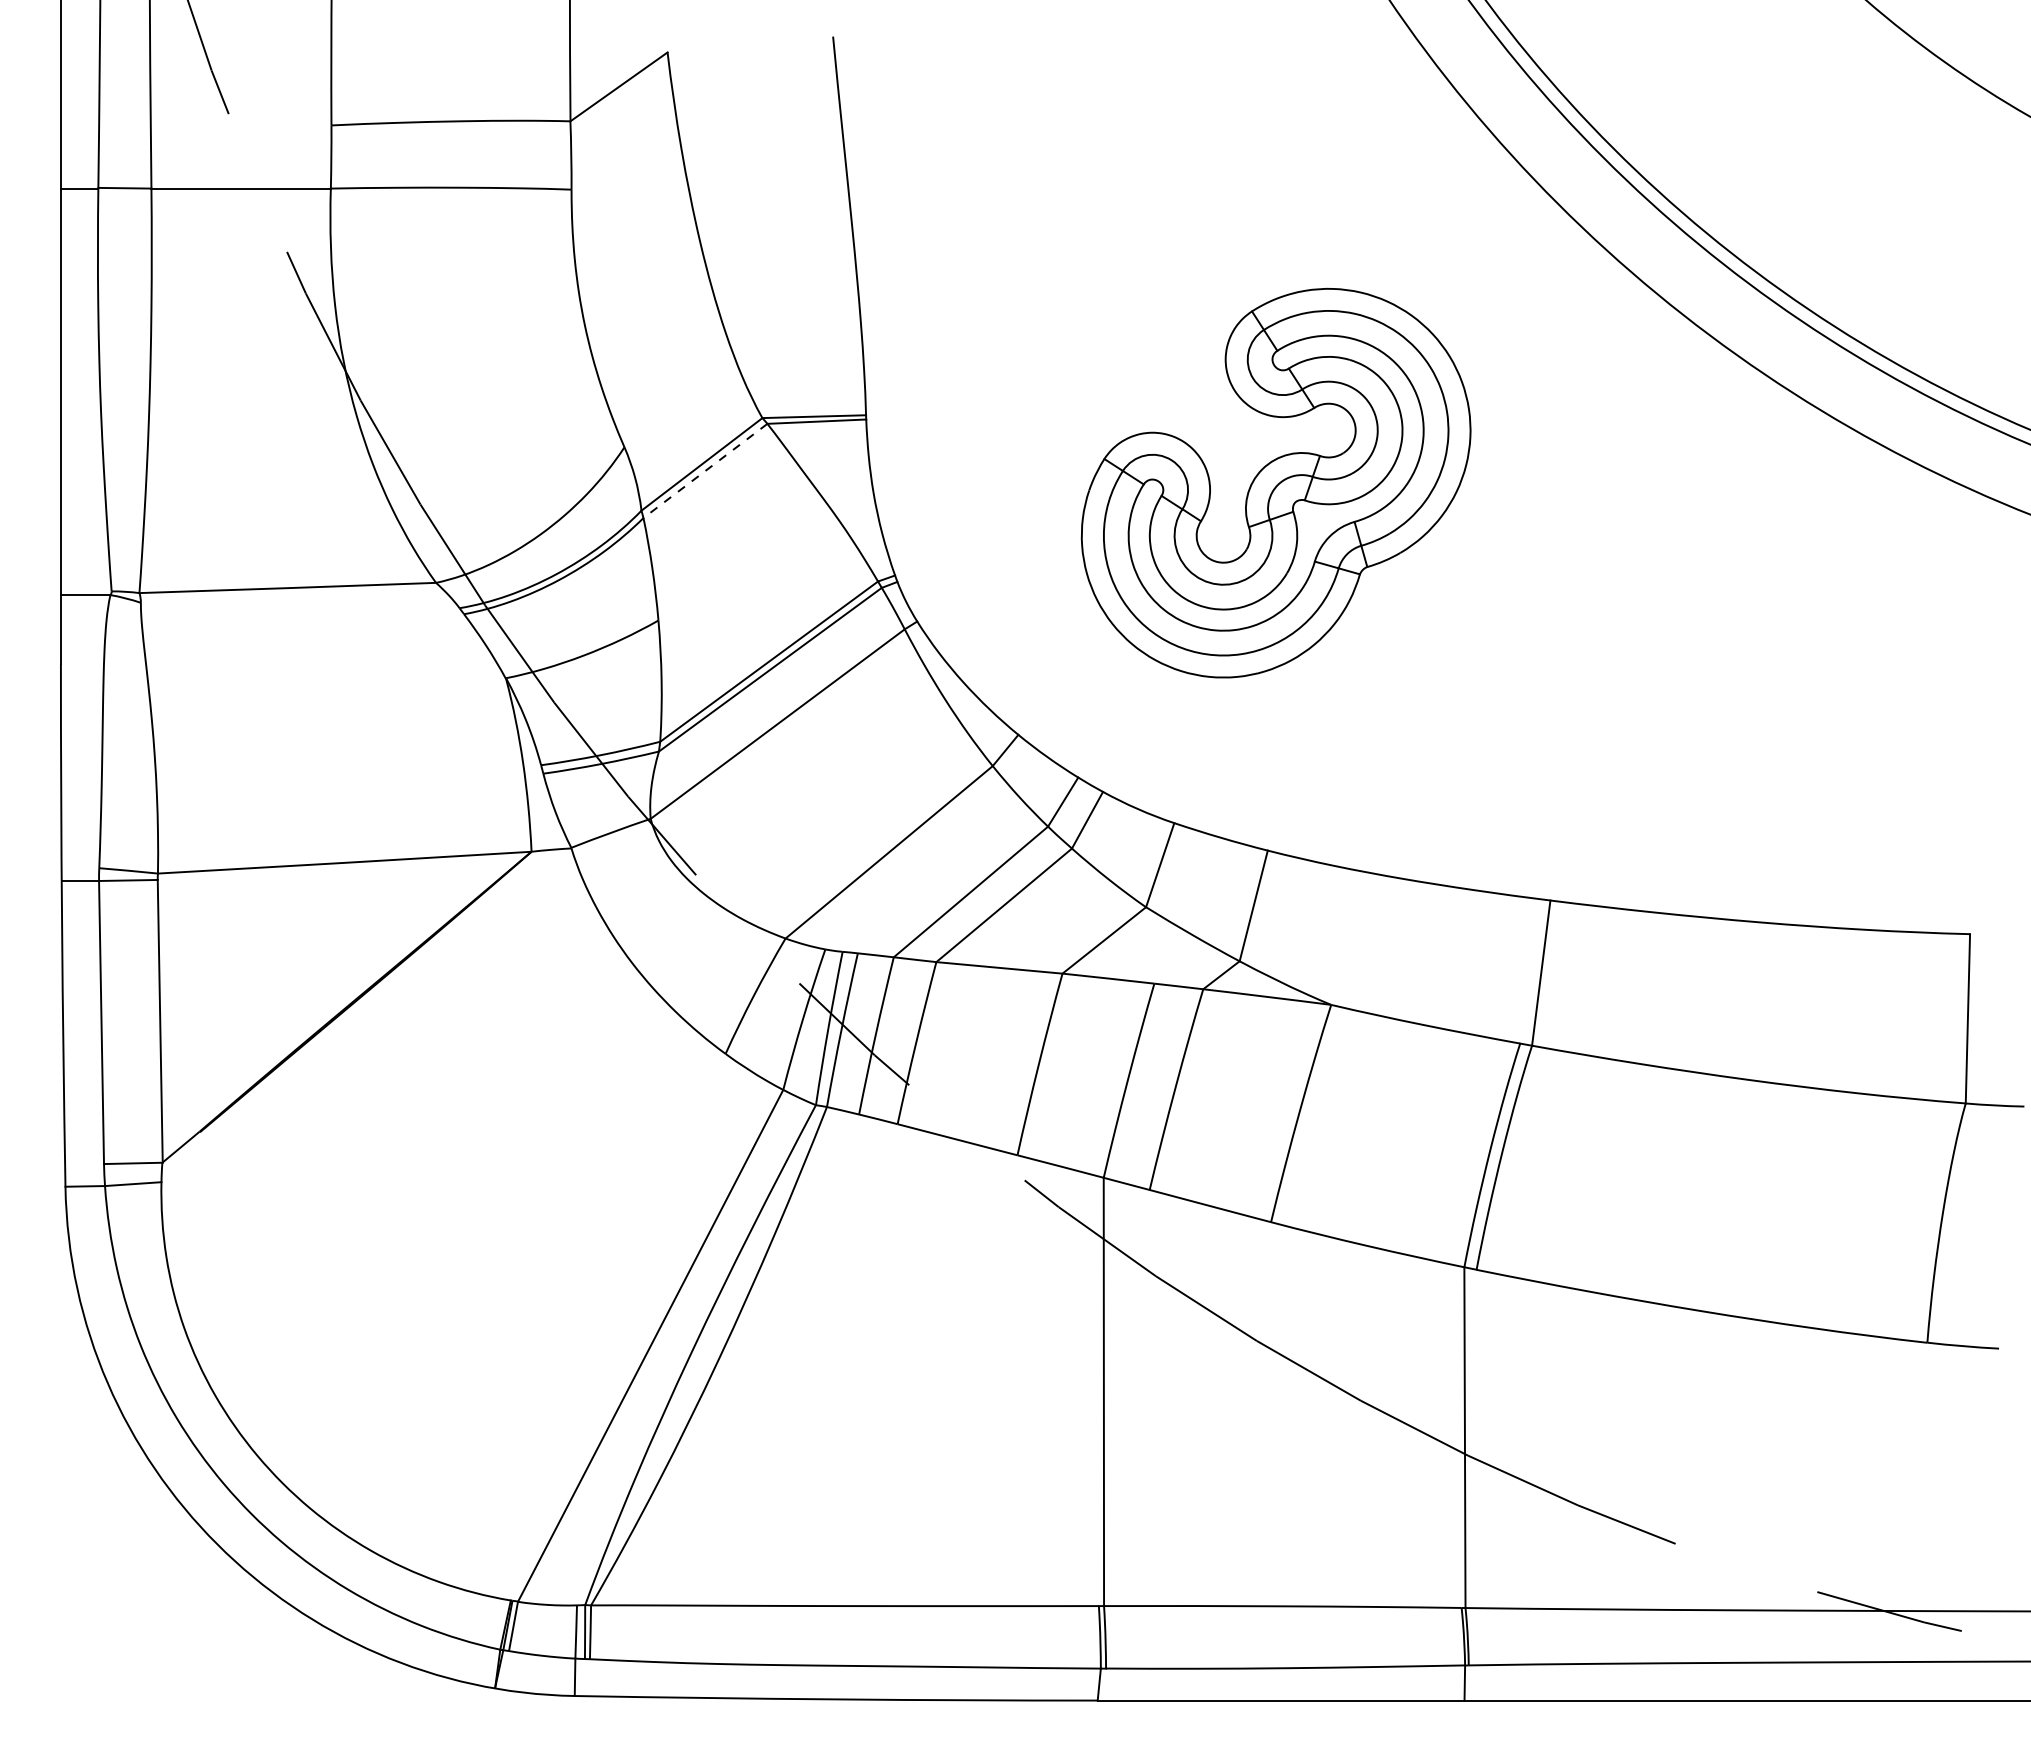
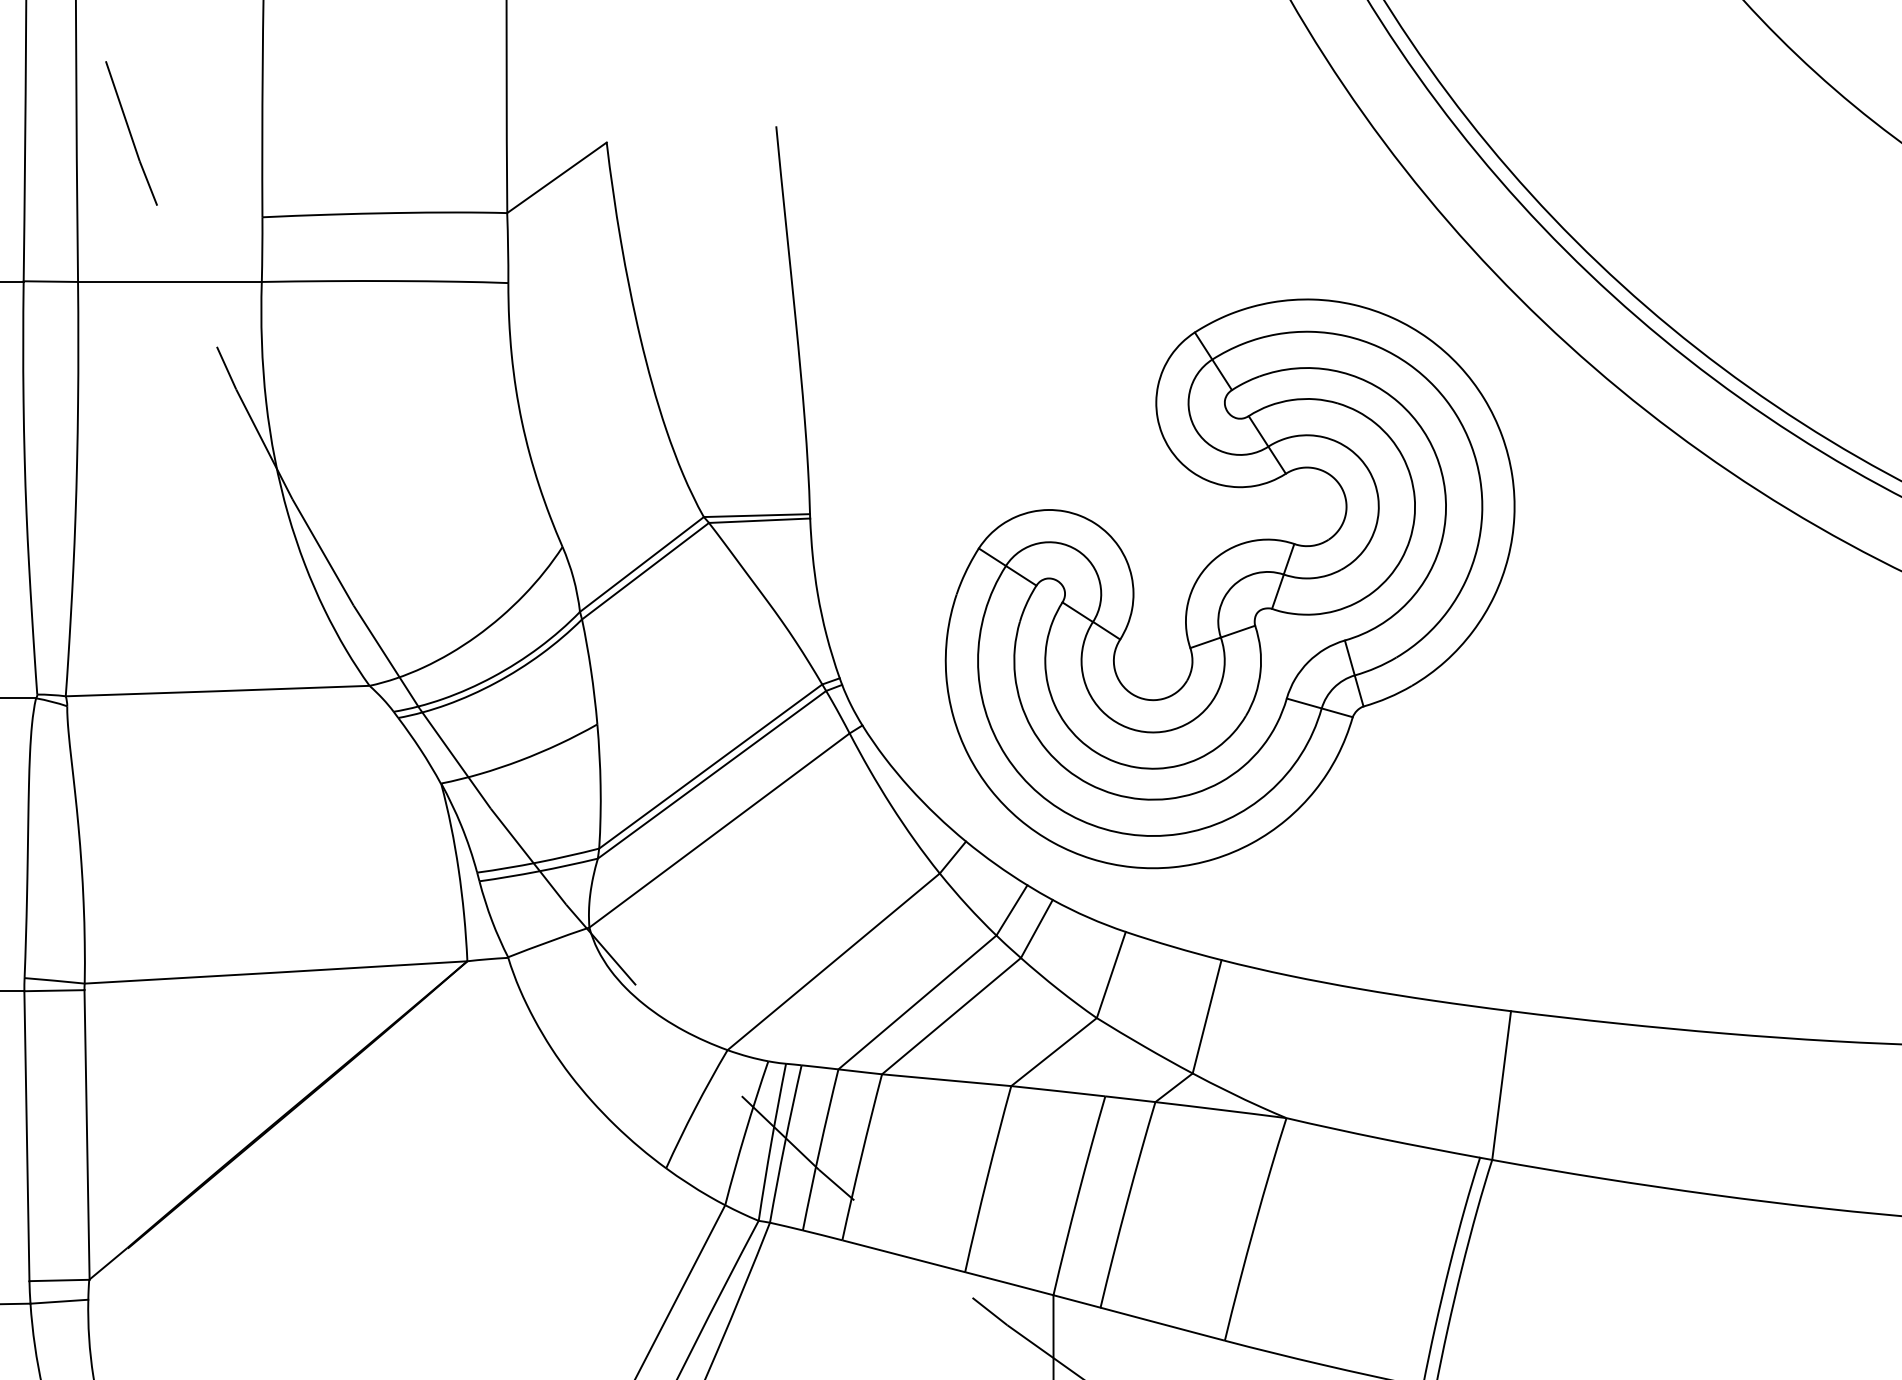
line: (705, 470) -> (645, 570), dashed -> solid
part: (1275, 482) -> (1229, 583), size x1.43

